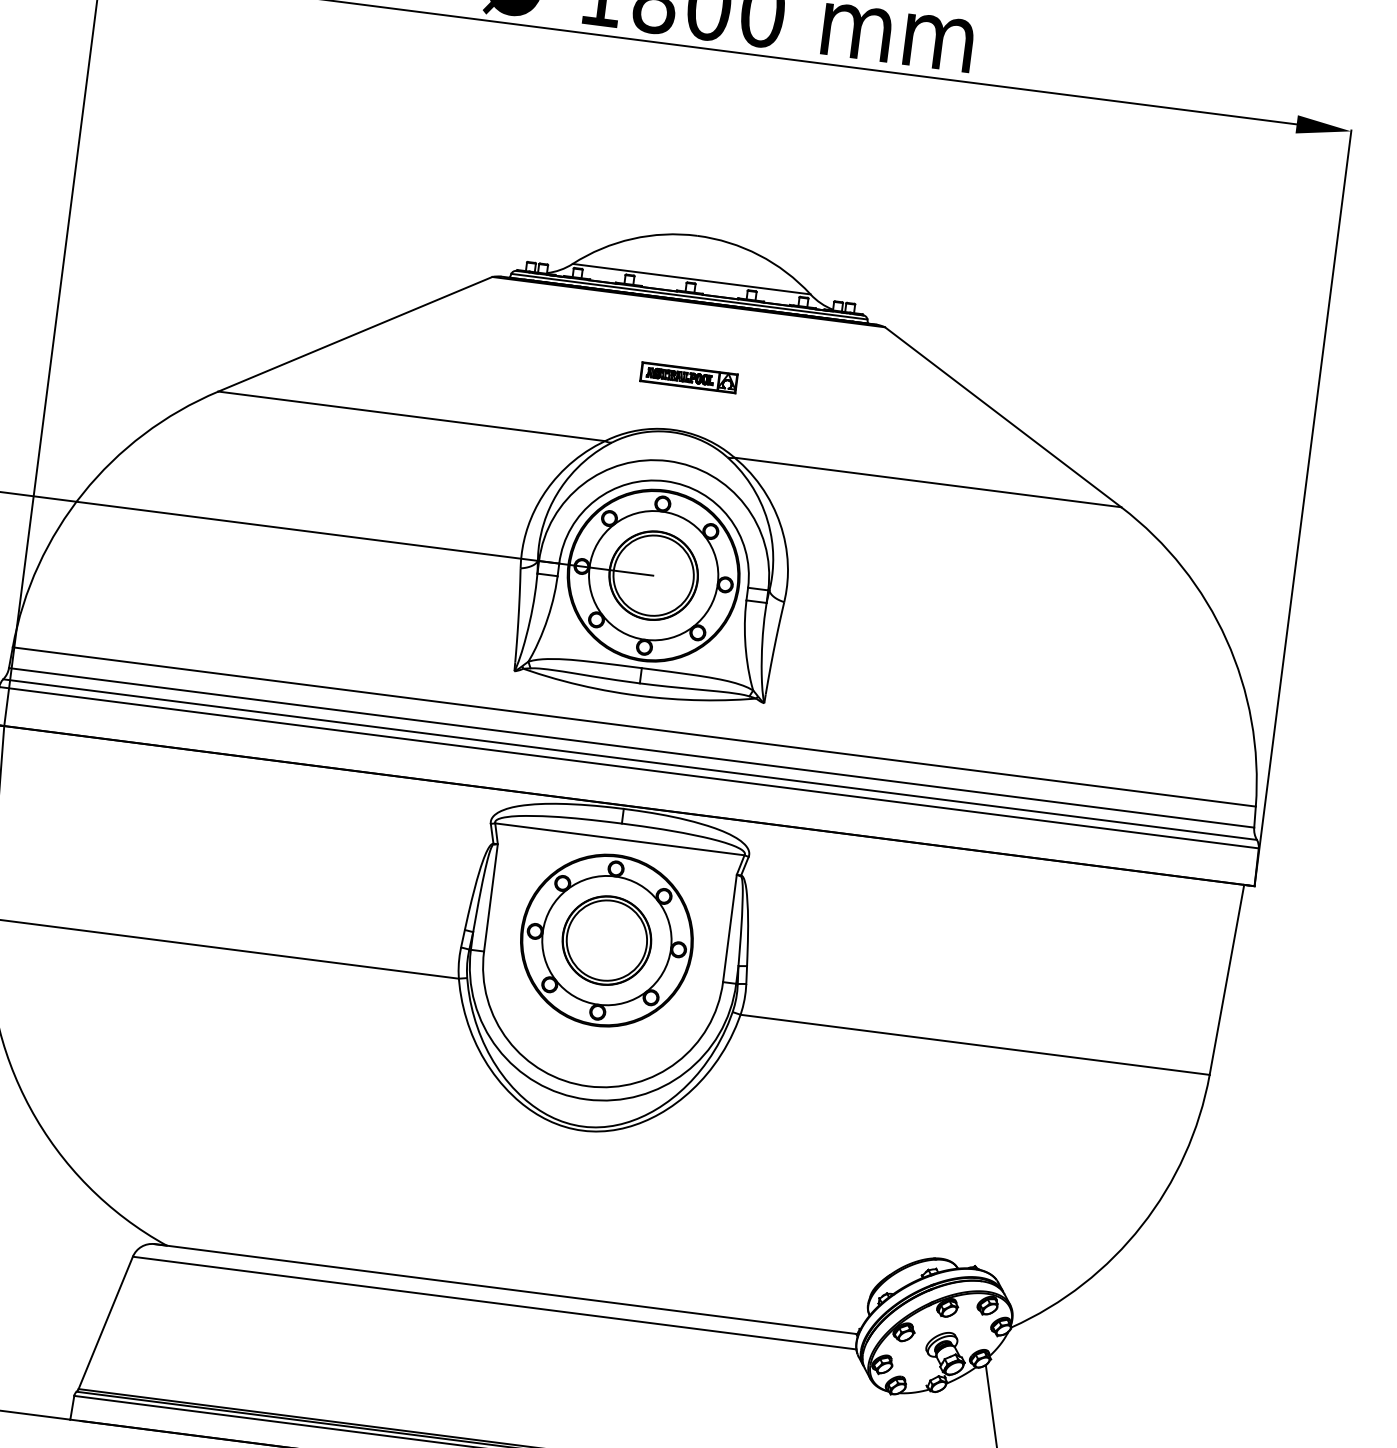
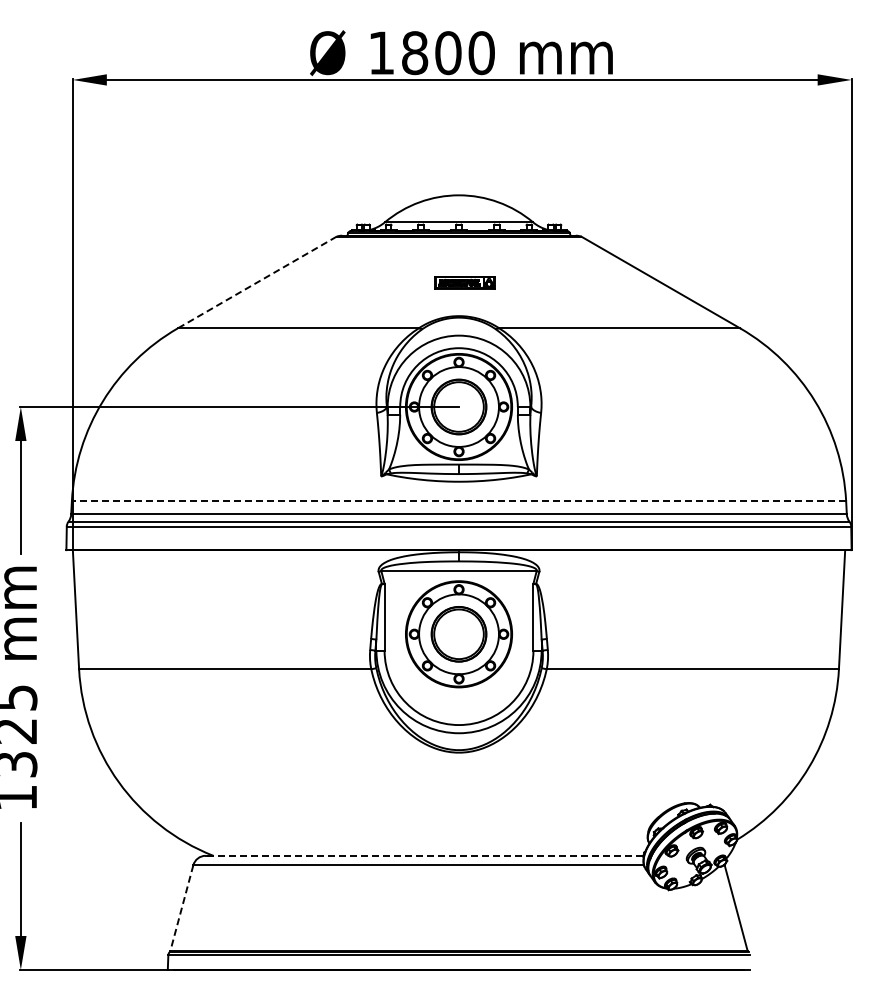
line: (355, 334) -> (257, 282), solid -> dashed
line: (633, 727) -> (458, 501), solid -> dashed
line: (506, 1288) -> (424, 855), solid -> dashed
line: (104, 1323) -> (181, 908), solid -> dashed

